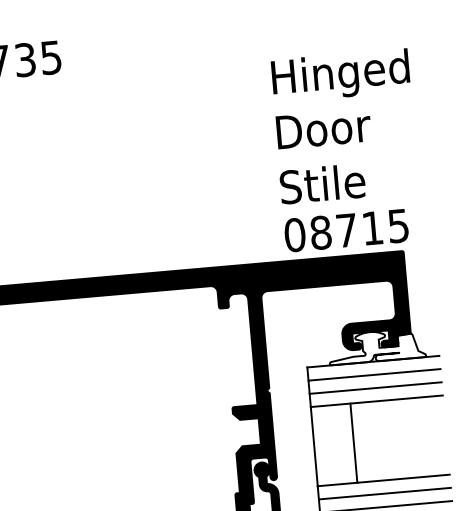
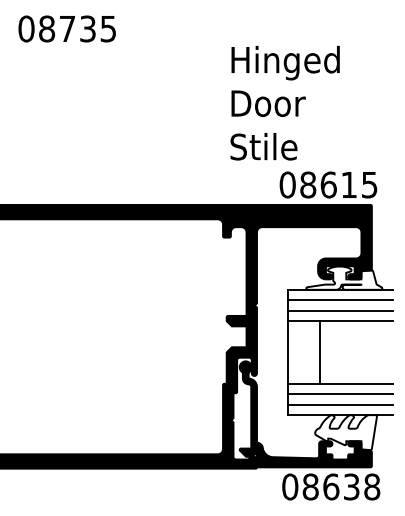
text: (343, 127) -> (284, 103), moved
text: (346, 229) -> (328, 184), 08715 -> 08615

